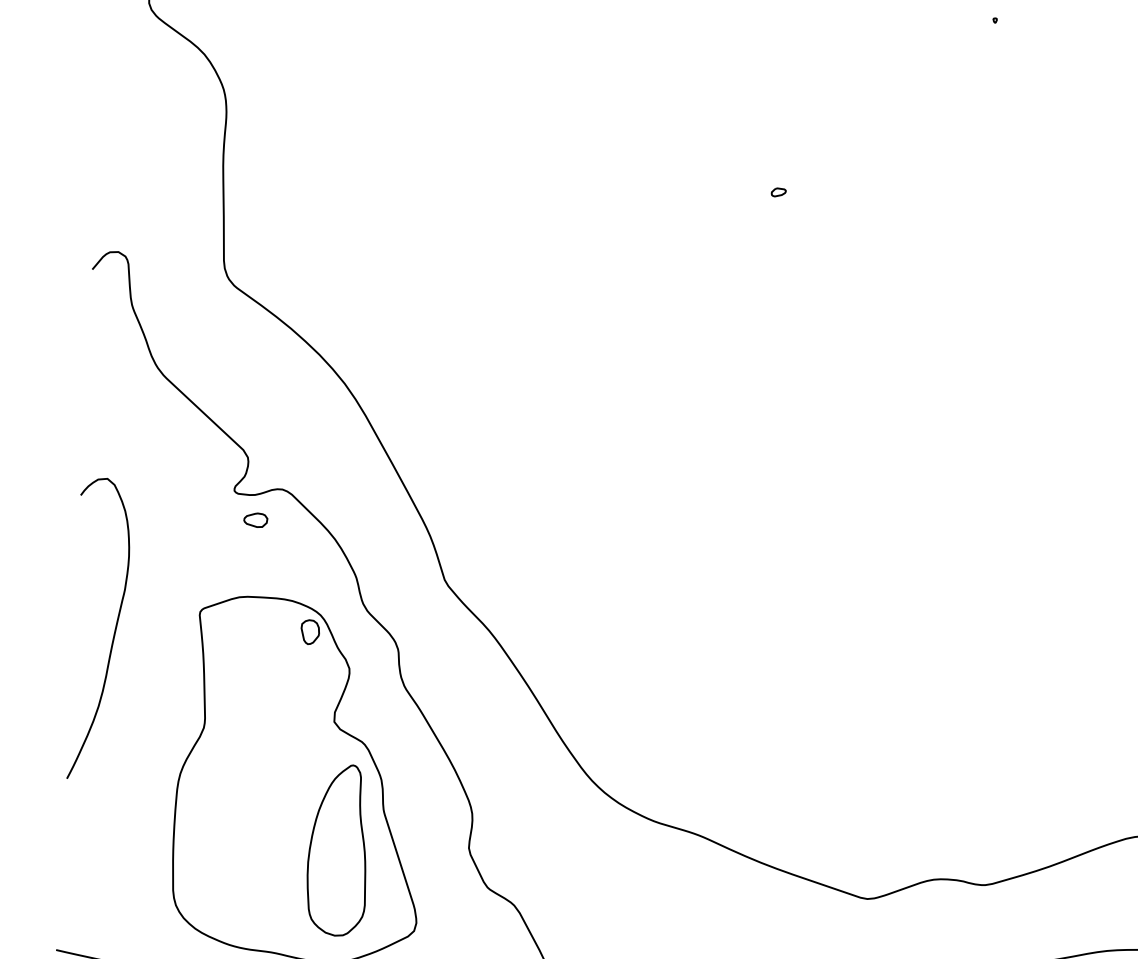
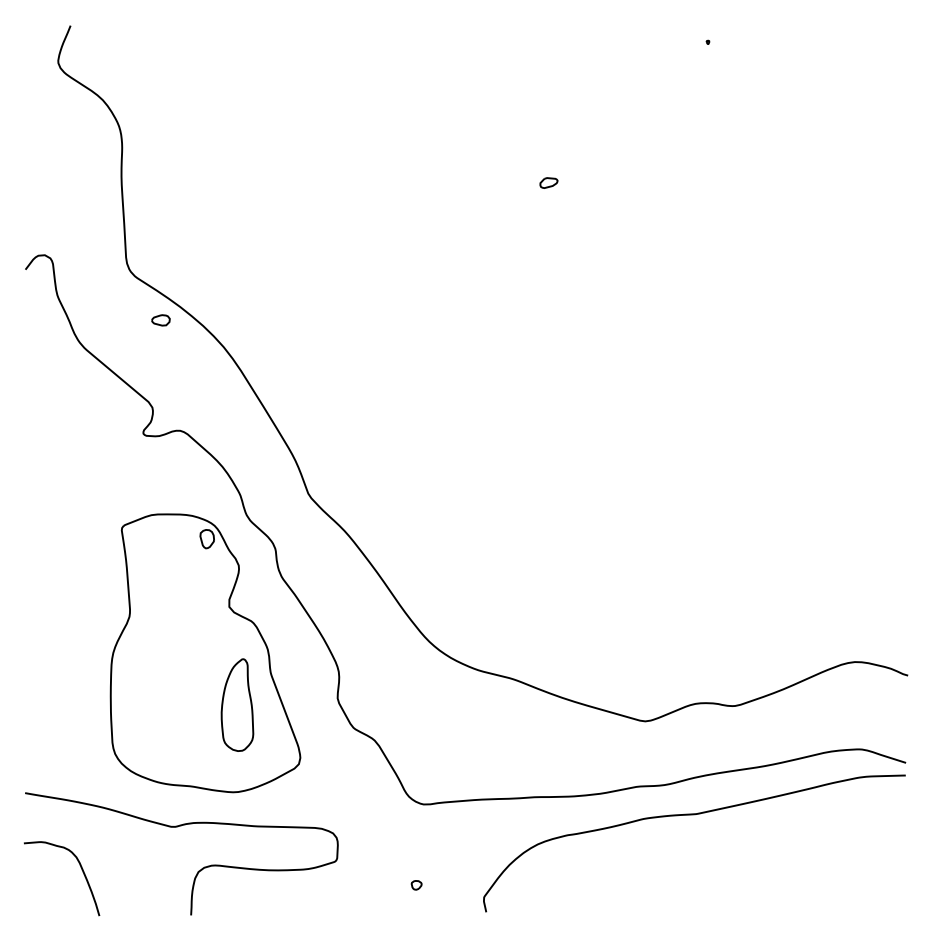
part: (778, 191) -> (548, 182), size x1.6
part: (255, 520) -> (160, 320), moved
curve: (113, 630) -> (56, 545), removed
part: (338, 849) -> (237, 704), size x0.7

